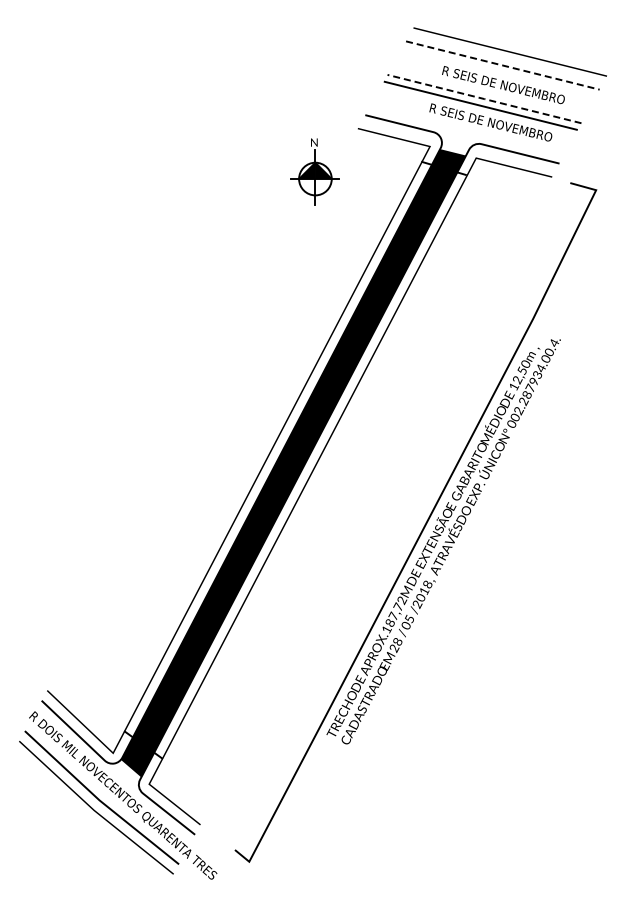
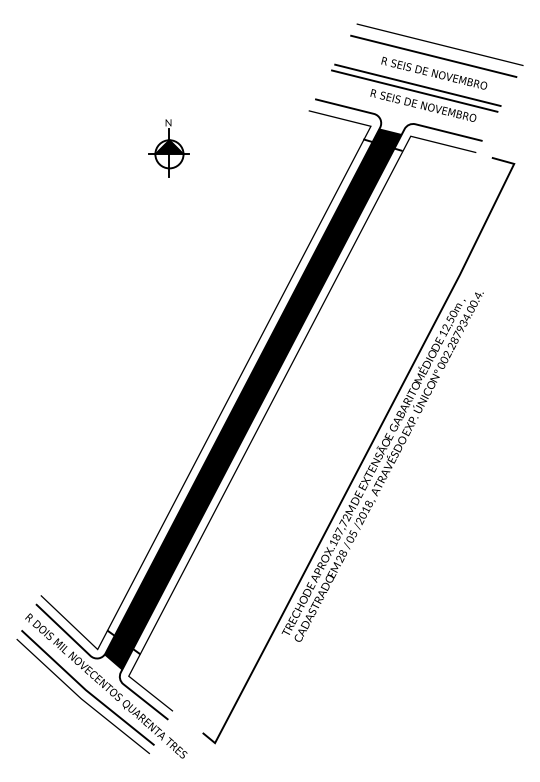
line: (502, 65) -> (433, 56), dashed -> solid
line: (484, 99) -> (417, 85), dashed -> solid
part: (314, 171) -> (168, 147), moved

